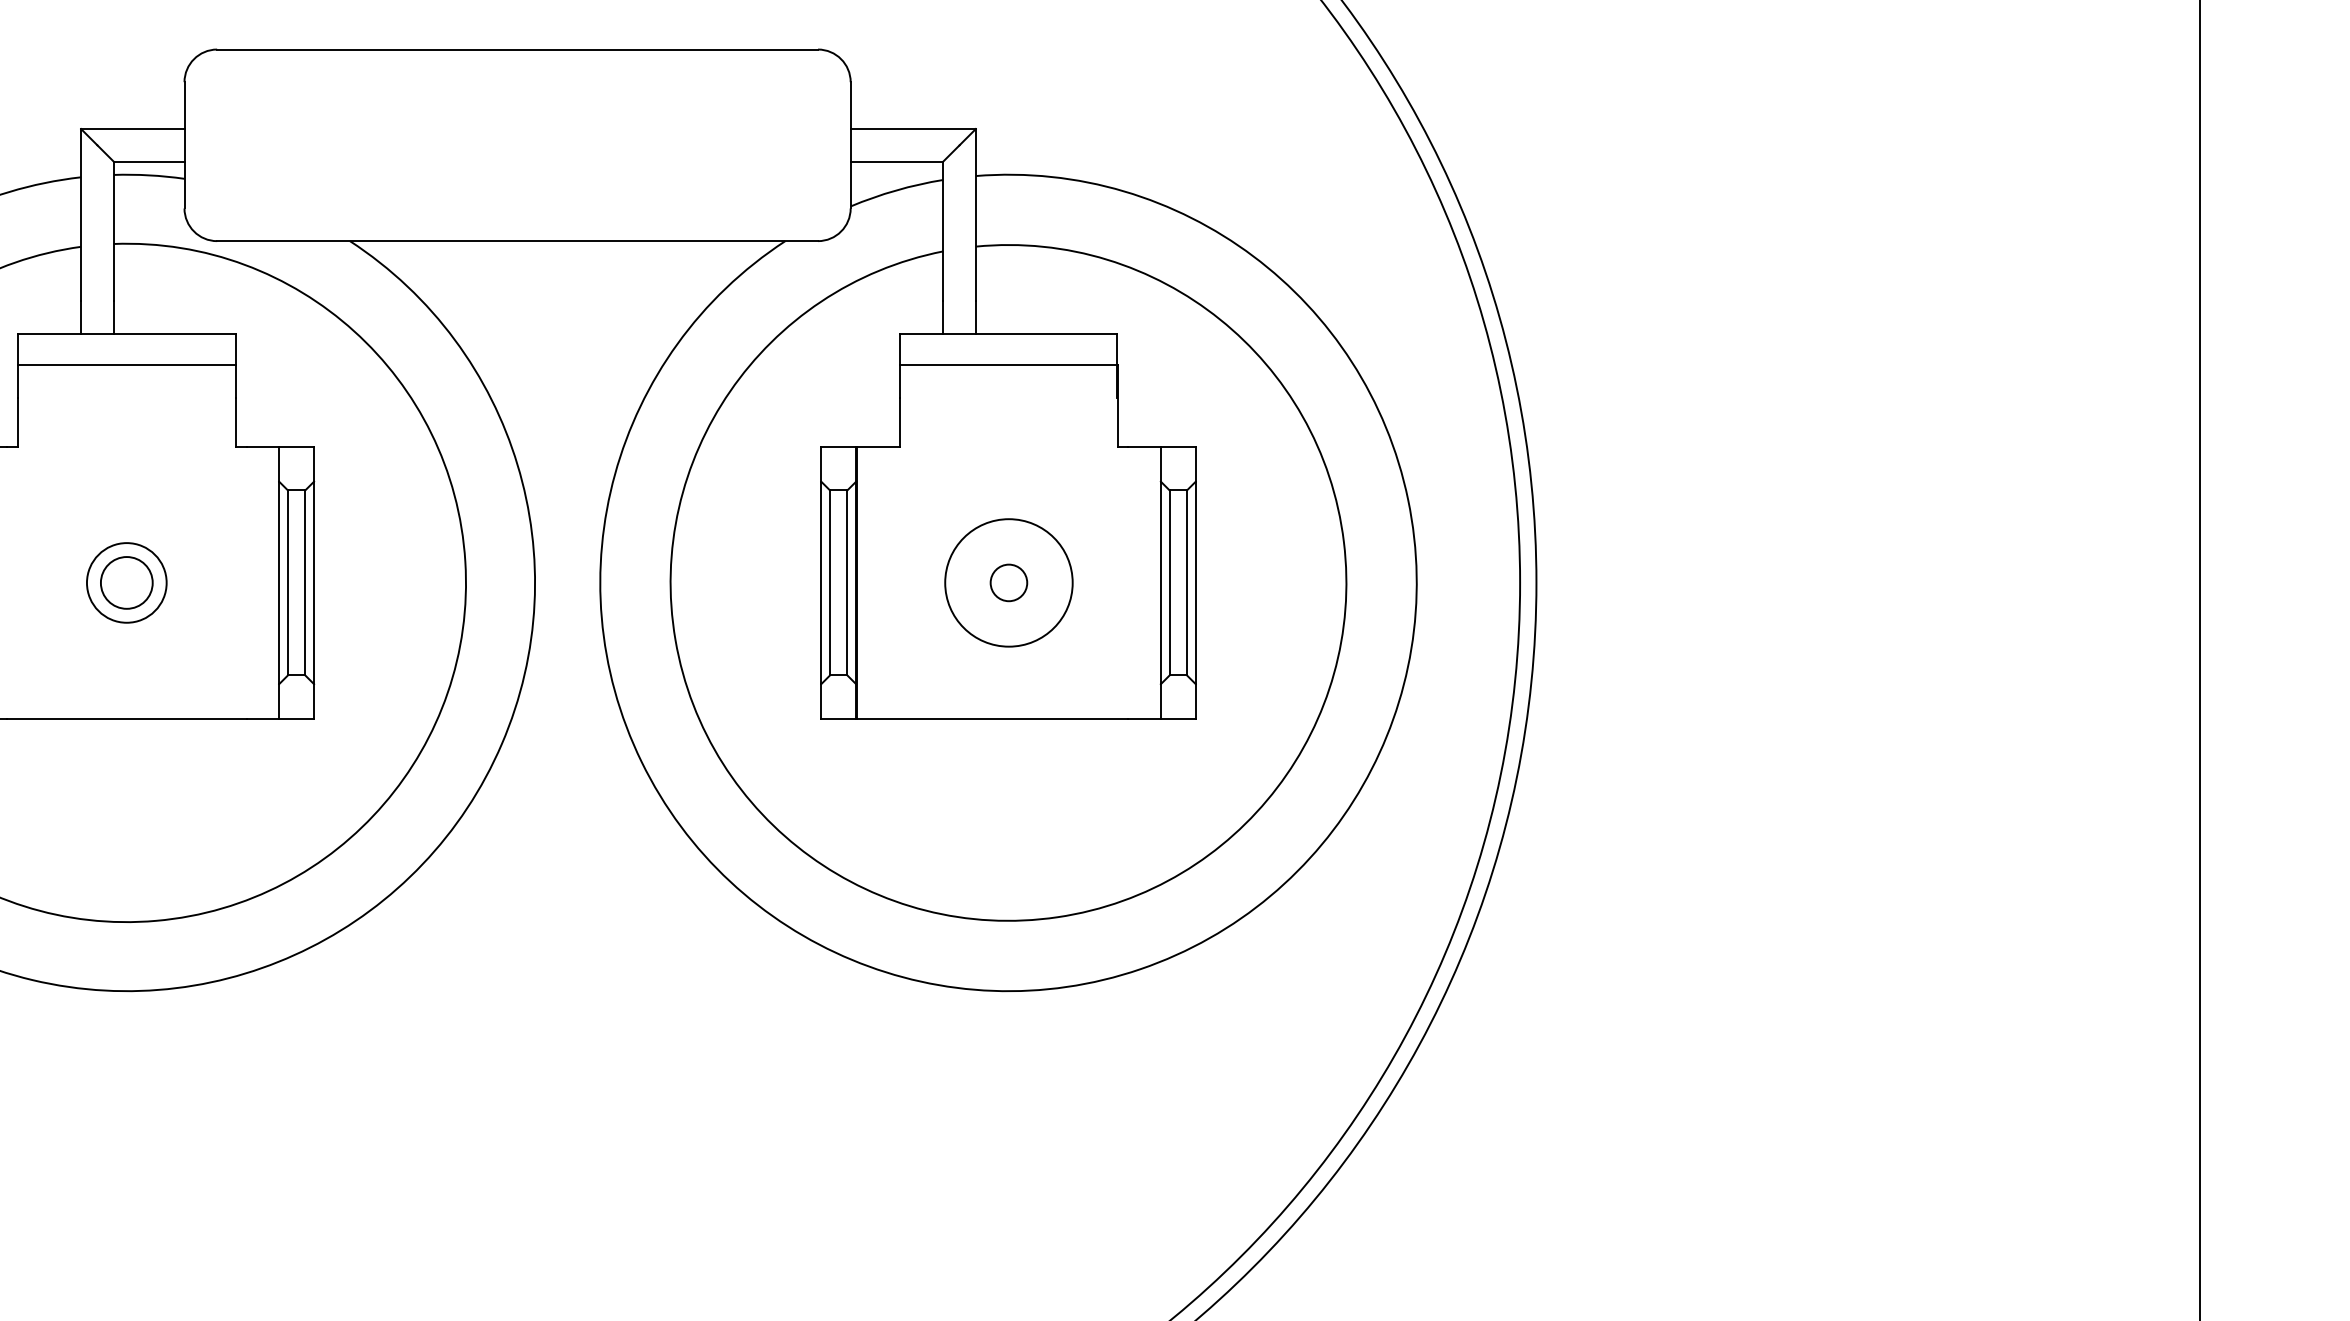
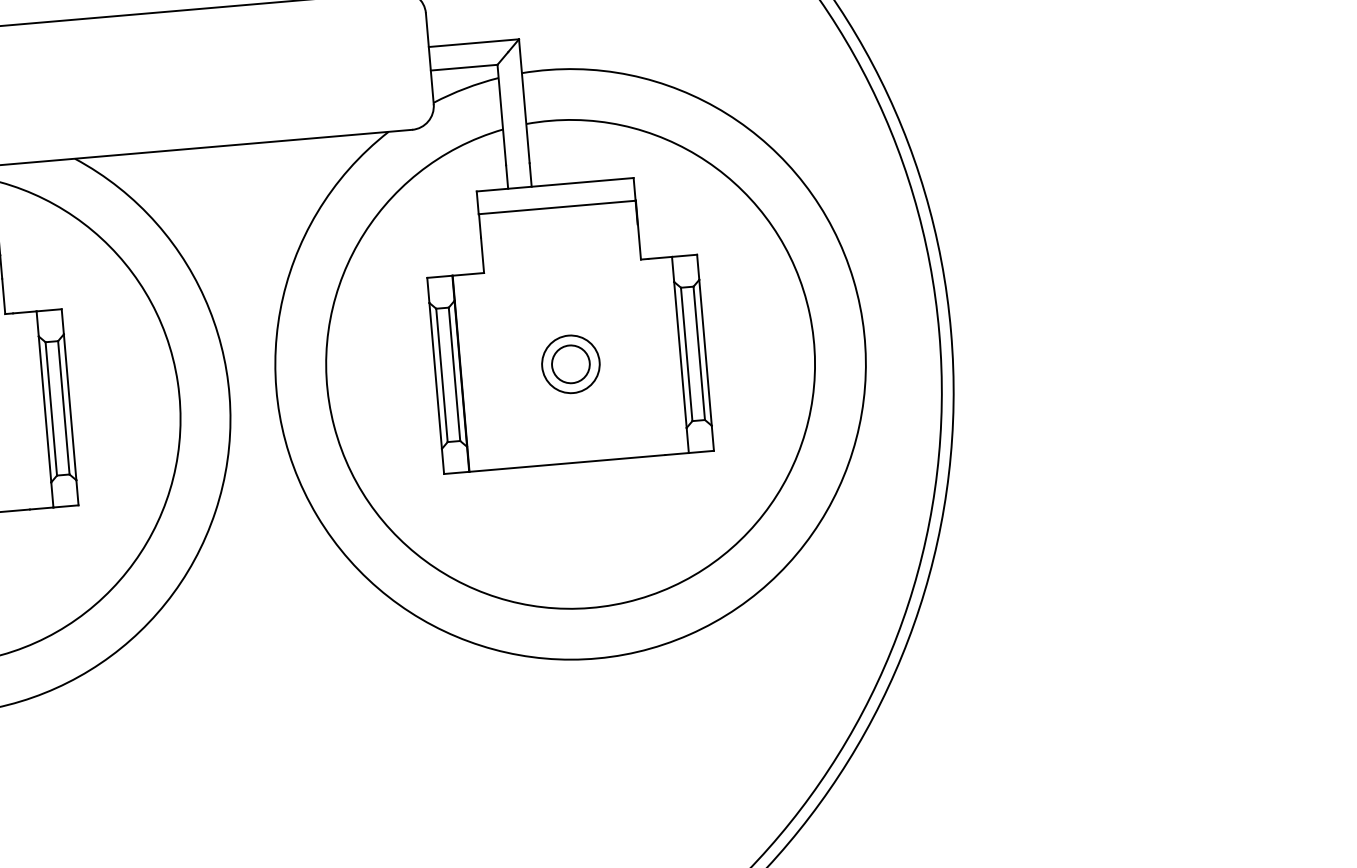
circle: (1008, 582) -> (570, 364), size x0.62
circle: (1008, 582) -> (570, 364), size x1.43

